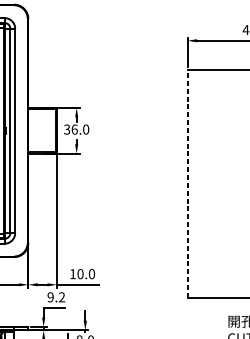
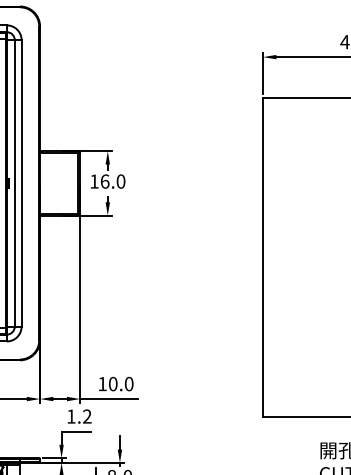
text: (67, 129) -> (94, 181), 36.0 -> 16.0
line: (187, 183) -> (263, 257), dashed -> solid
text: (50, 297) -> (71, 416), 9.2 -> 1.2

